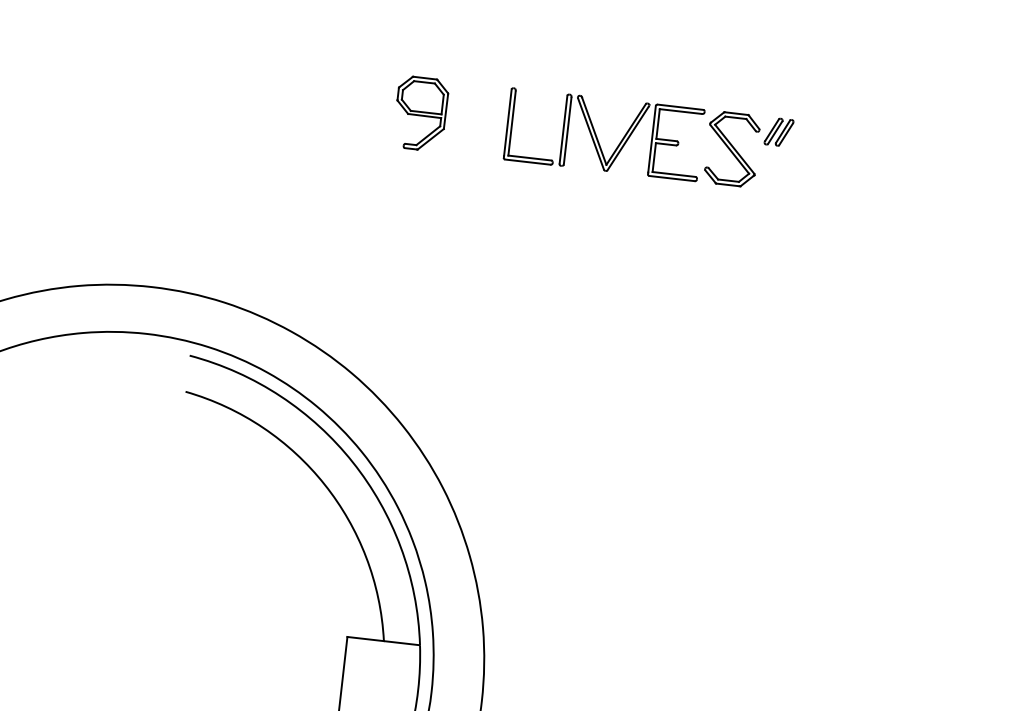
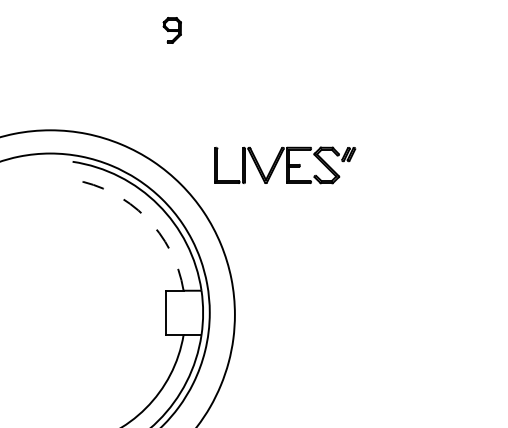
part: (421, 113) -> (172, 30), size x0.7
part: (649, 139) -> (285, 165), moved
arc: (323, 484) -> (145, 217), solid -> dashed

